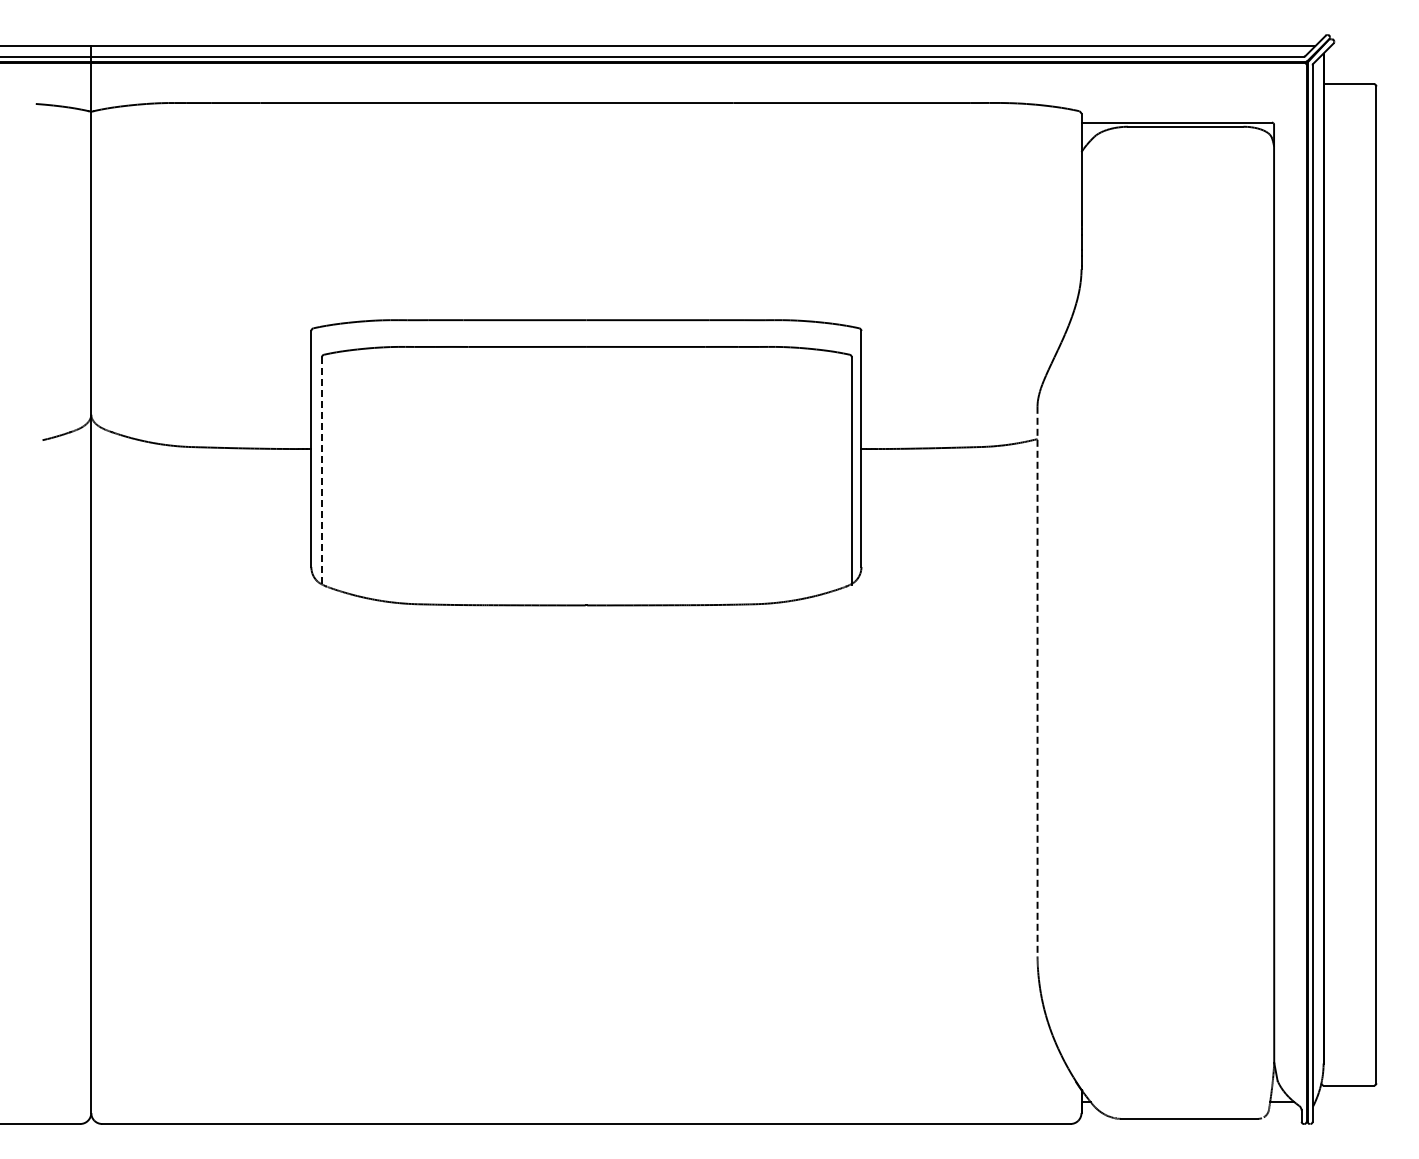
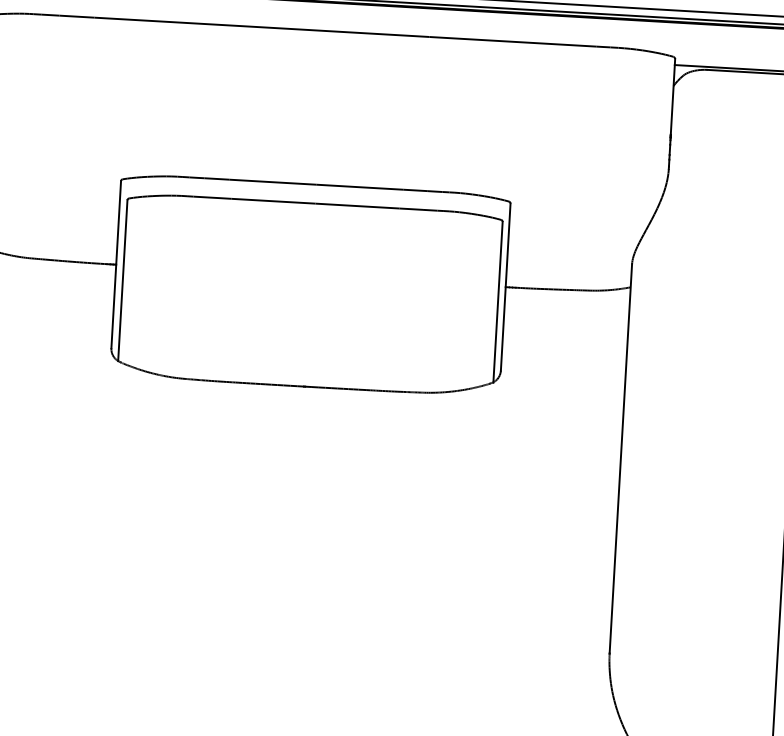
line: (321, 471) -> (122, 281), dashed -> solid
line: (1037, 681) -> (620, 458), dashed -> solid

